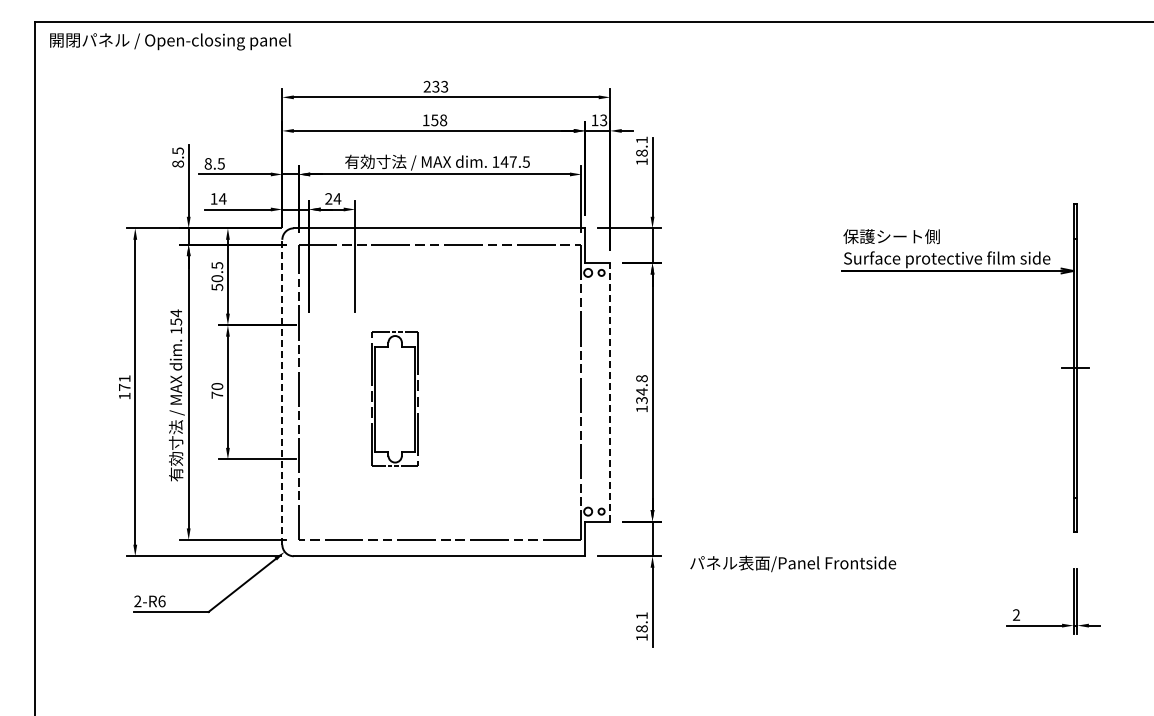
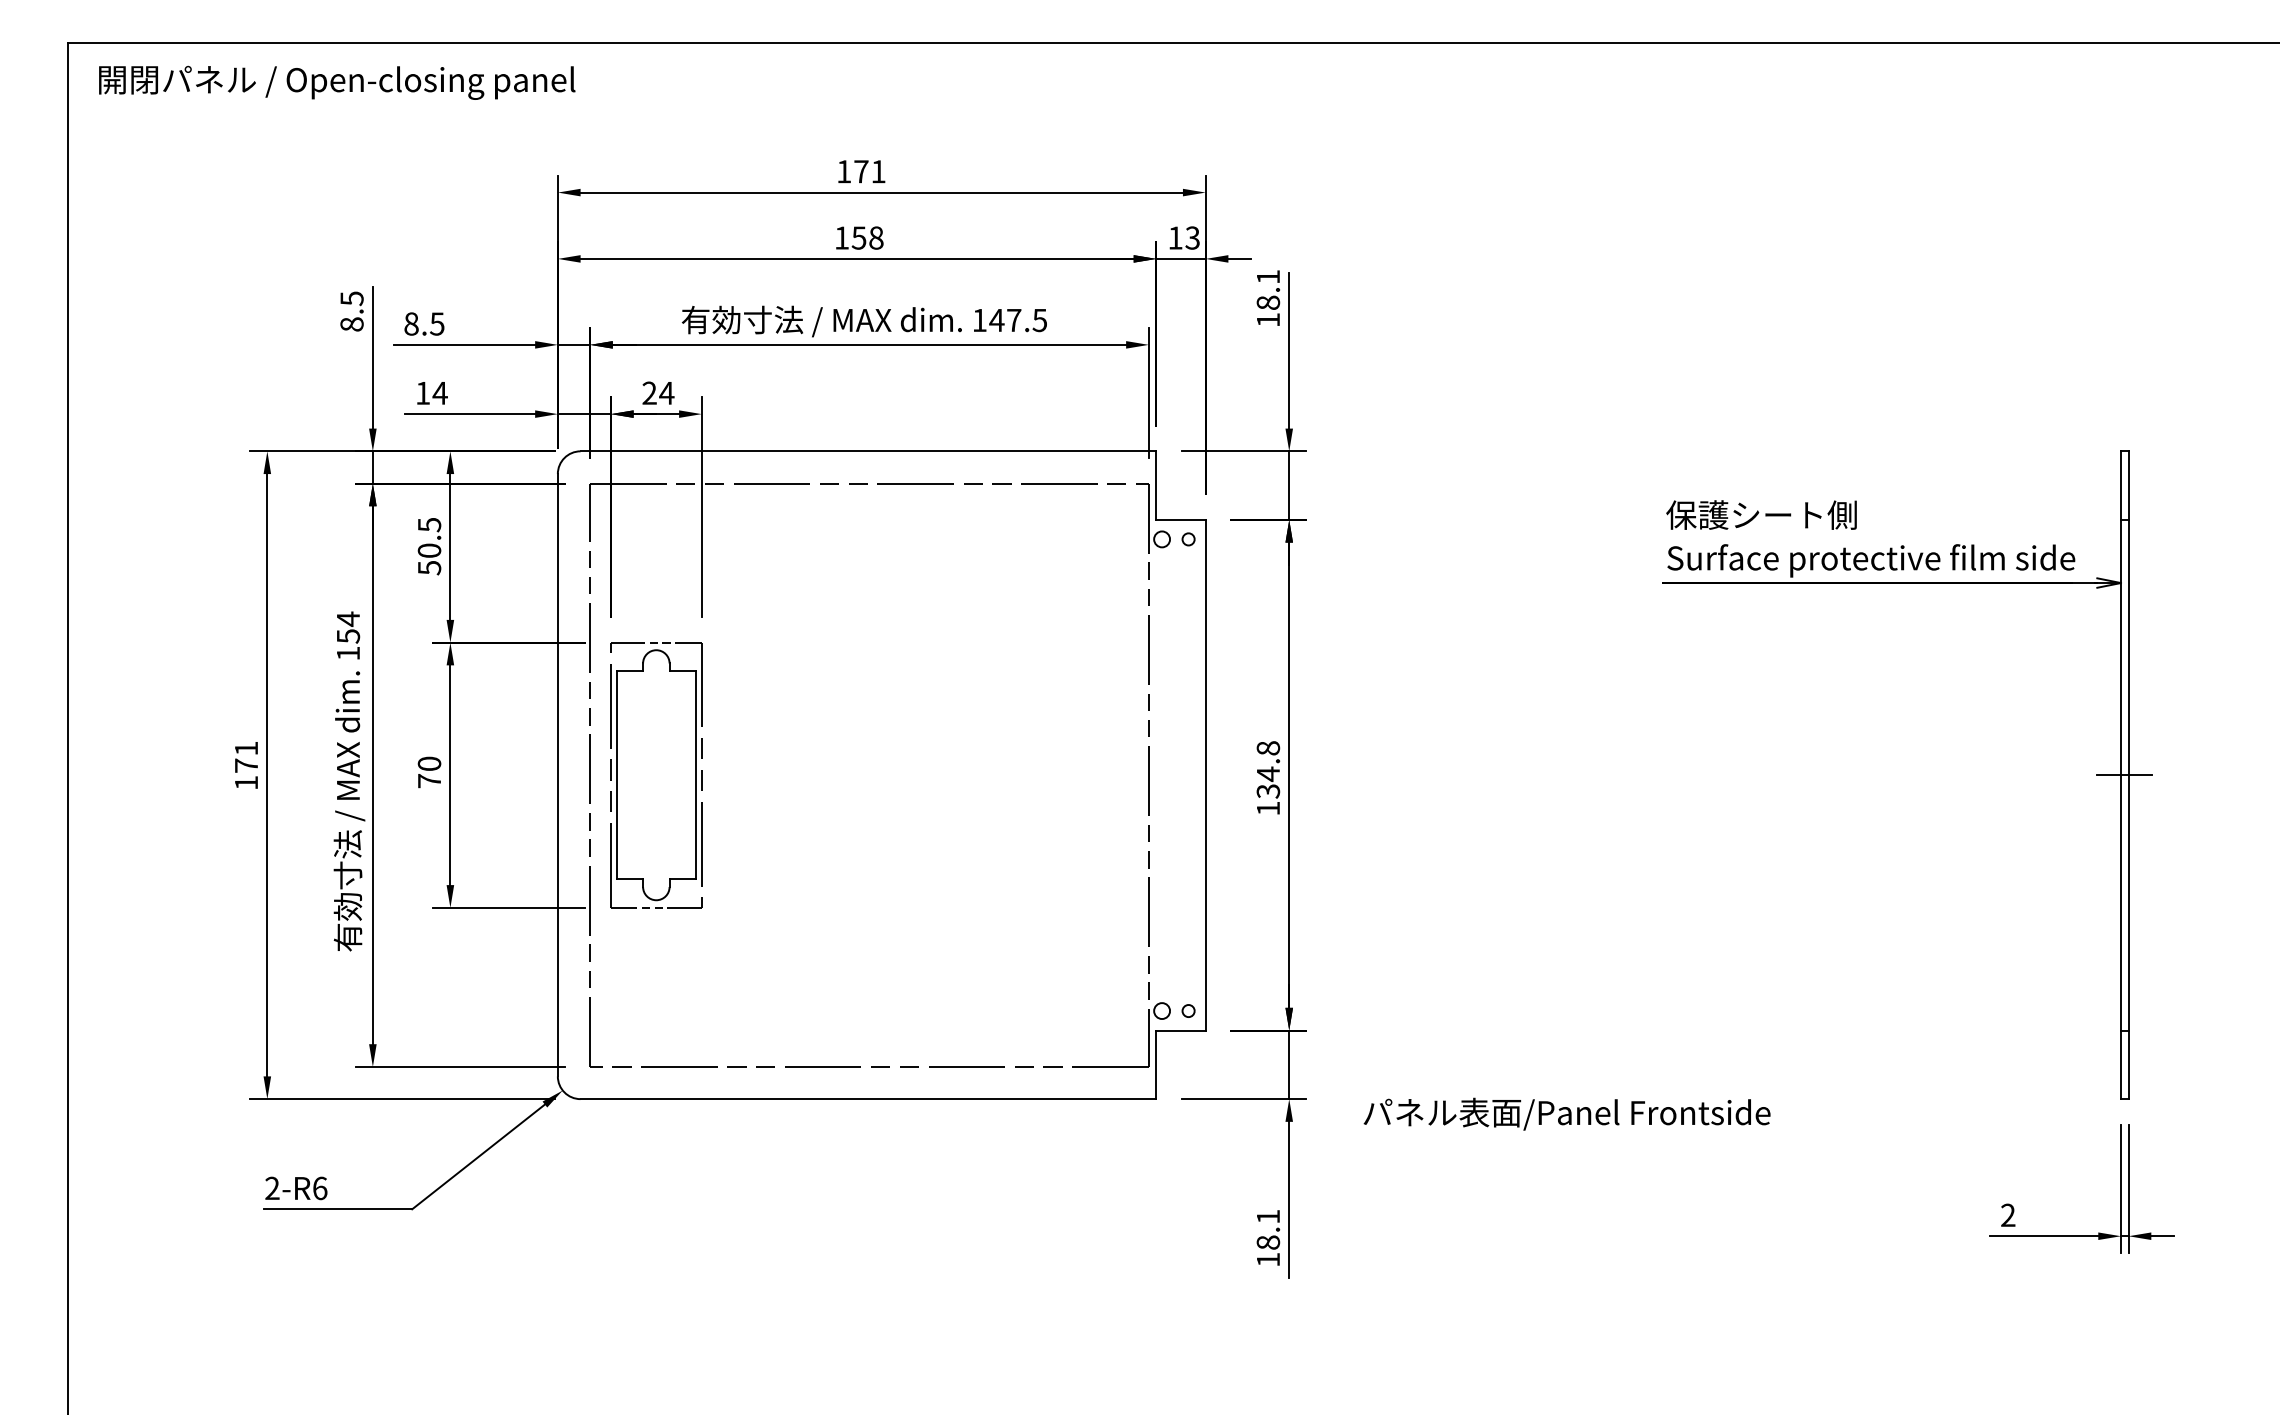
text: (435, 86) -> (860, 171), 233 -> 171
part: (965, 271) -> (1907, 584), moved
line: (282, 391) -> (558, 773), dashed -> solid
line: (610, 391) -> (1206, 773), dashed -> solid
part: (394, 398) -> (654, 773), moved

